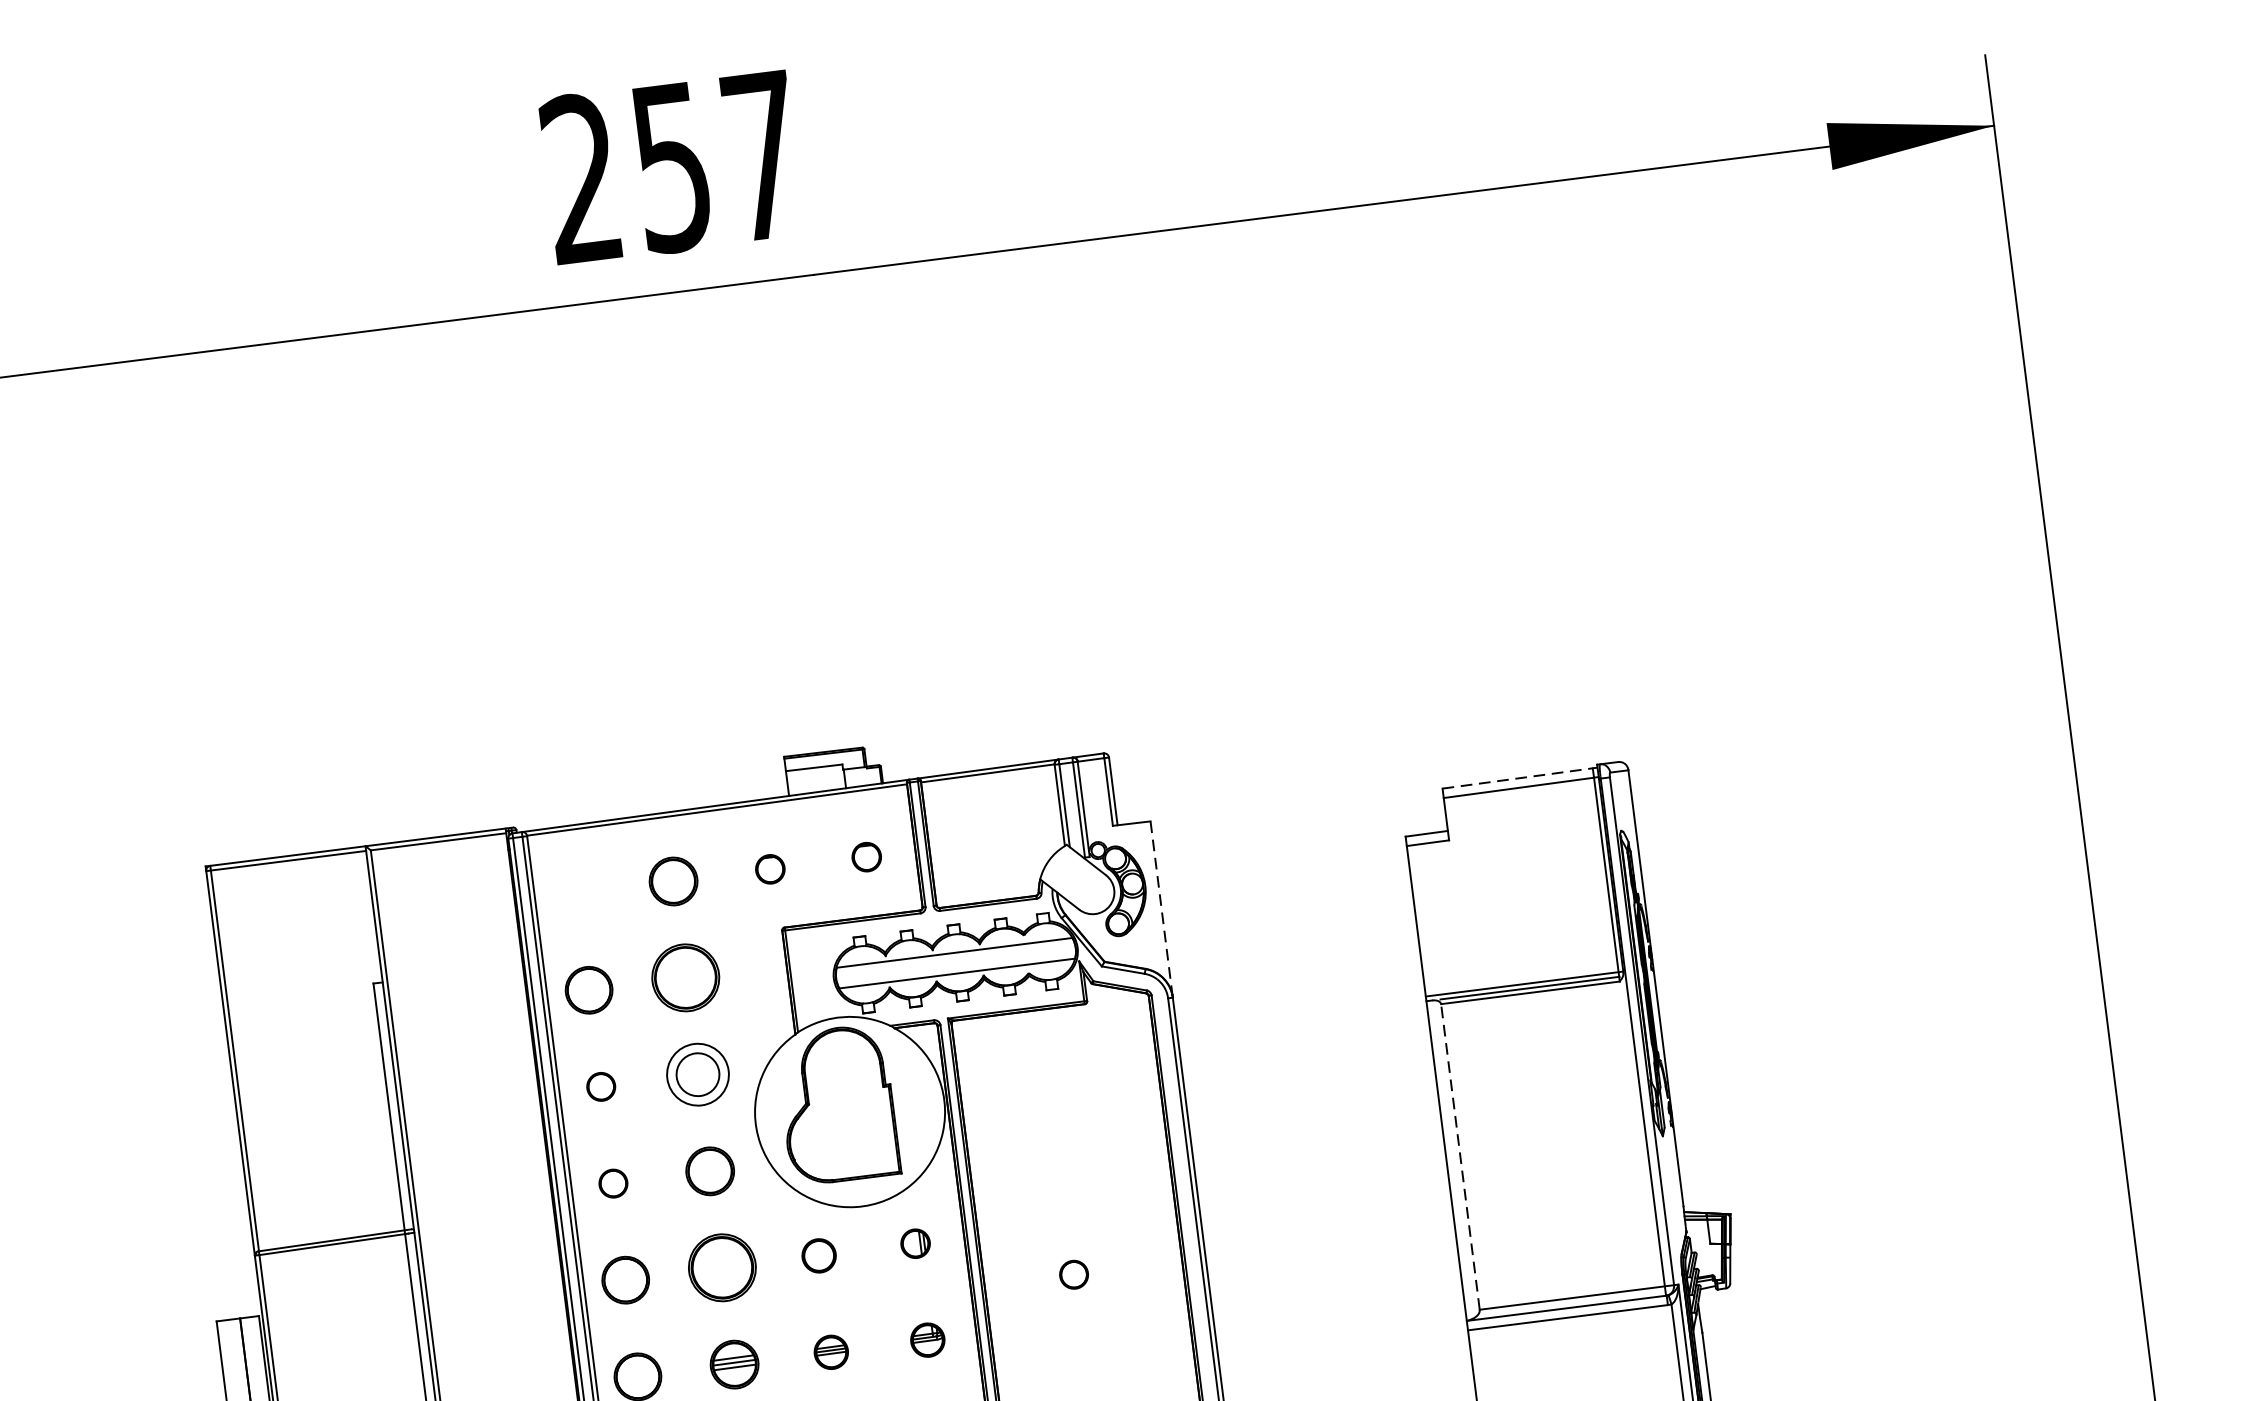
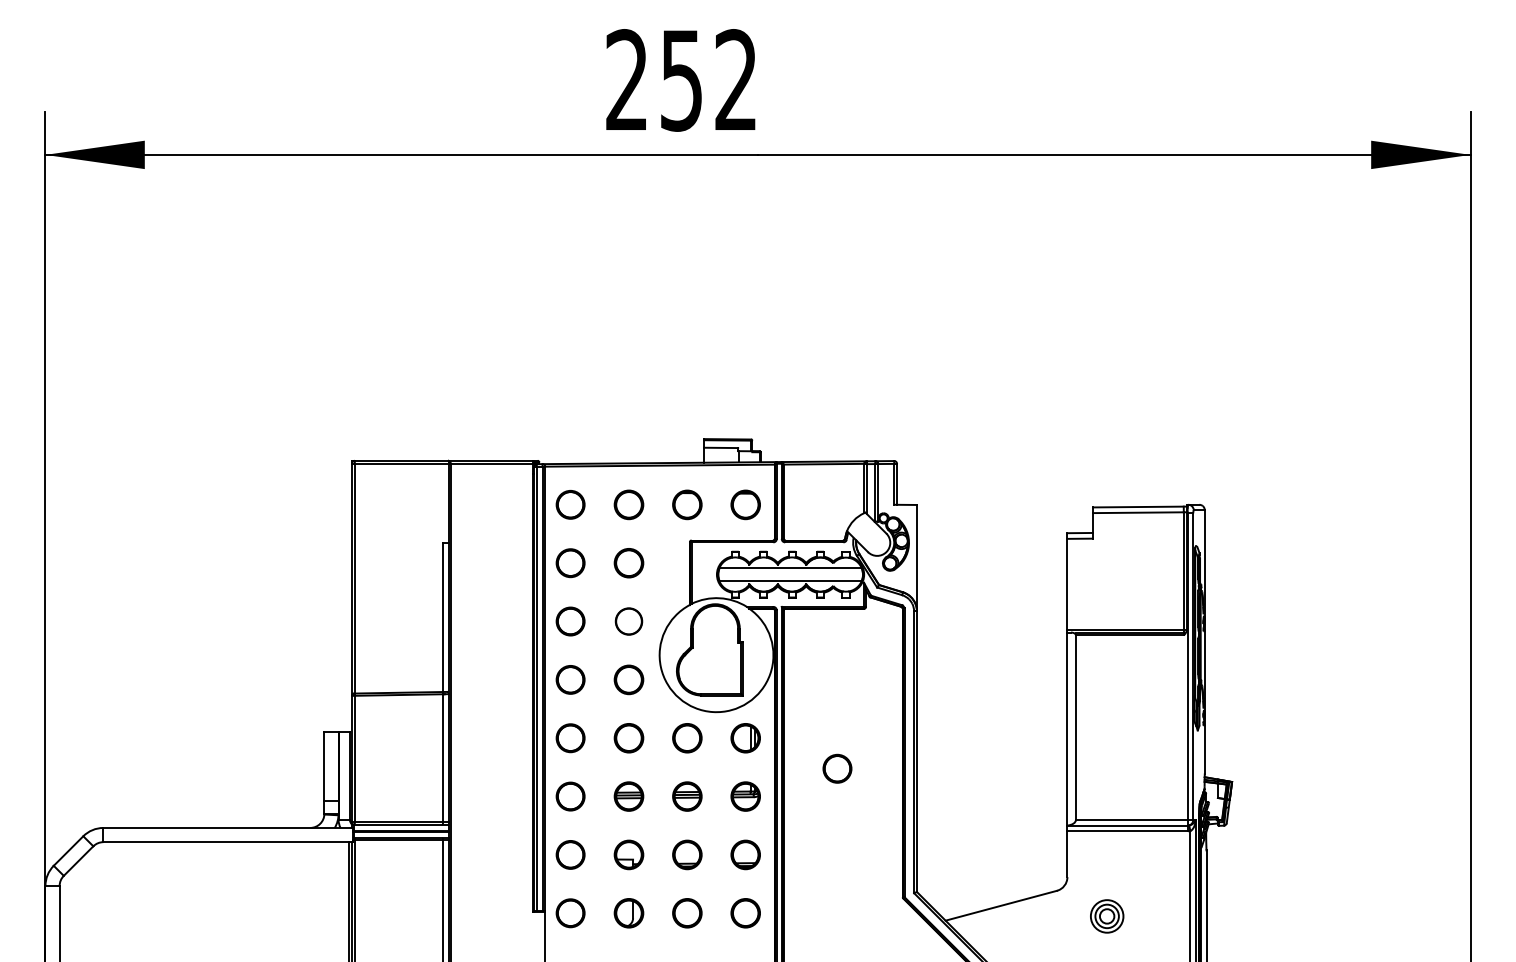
text: (760, 154) -> (735, 79), 257 -> 252
line: (1519, 779) -> (1139, 507), dashed -> solid
part: (866, 856) -> (745, 504), size x1.67
part: (770, 868) -> (687, 504), size x1.67
circle: (576, 893) -> (570, 504), added
line: (1160, 908) -> (916, 557), dashed -> solid
part: (685, 978) -> (628, 563), size x0.71
circle: (697, 1074) -> (628, 621), size x0.71
circle: (601, 1086) -> (570, 621), size x1.67
line: (1459, 1156) -> (1075, 727), dashed -> solid
circle: (613, 1182) -> (570, 679), size x1.67
part: (915, 1244) -> (745, 738), size x1.67
part: (819, 1256) -> (687, 738), size x1.43
part: (721, 1268) -> (628, 738), size x0.71
circle: (1074, 1274) -> (837, 768), size x1.67
part: (927, 1340) -> (745, 796), size x1.43
part: (831, 1352) -> (687, 796), size x1.43

